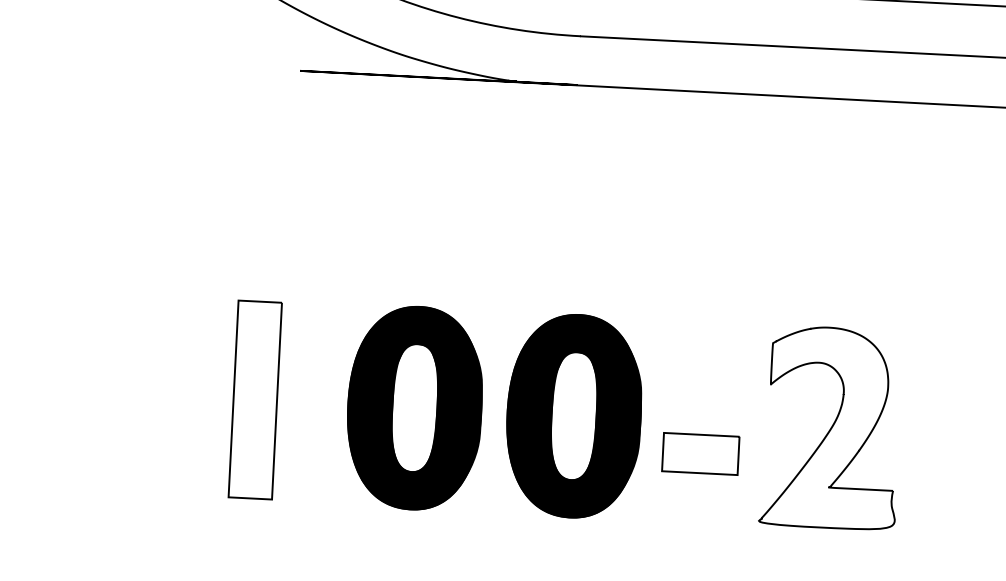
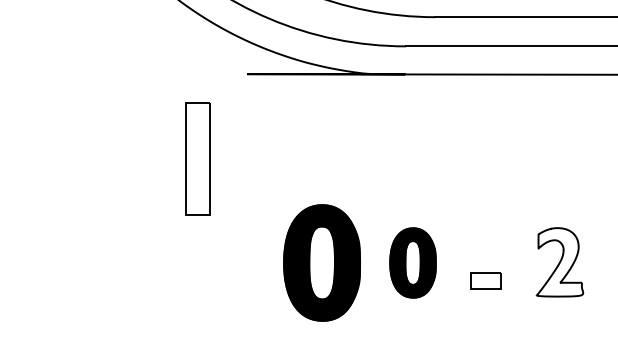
part: (254, 399) -> (197, 158), moved
part: (573, 415) -> (412, 262), size x0.6
part: (830, 428) -> (559, 262), size x0.6
part: (701, 453) -> (486, 280), size x0.7

